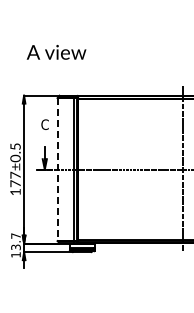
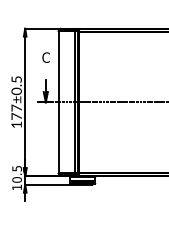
line: (57, 170) -> (58, 103), dashed -> solid
text: (15, 241) -> (16, 174), 13.7 -> 10.5

